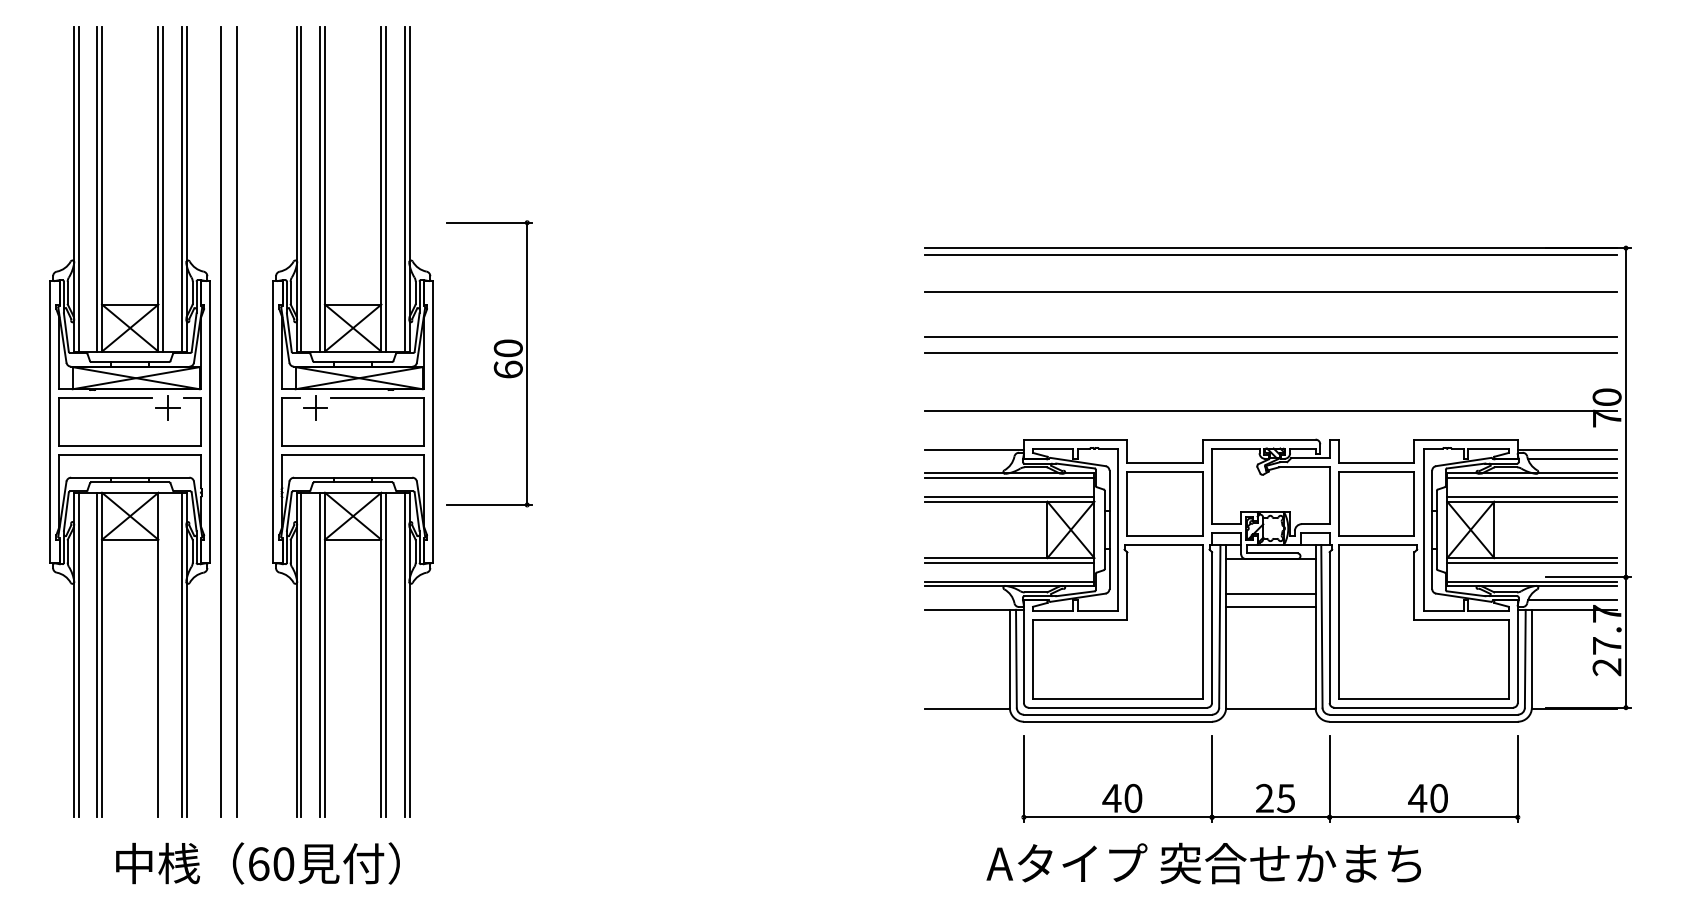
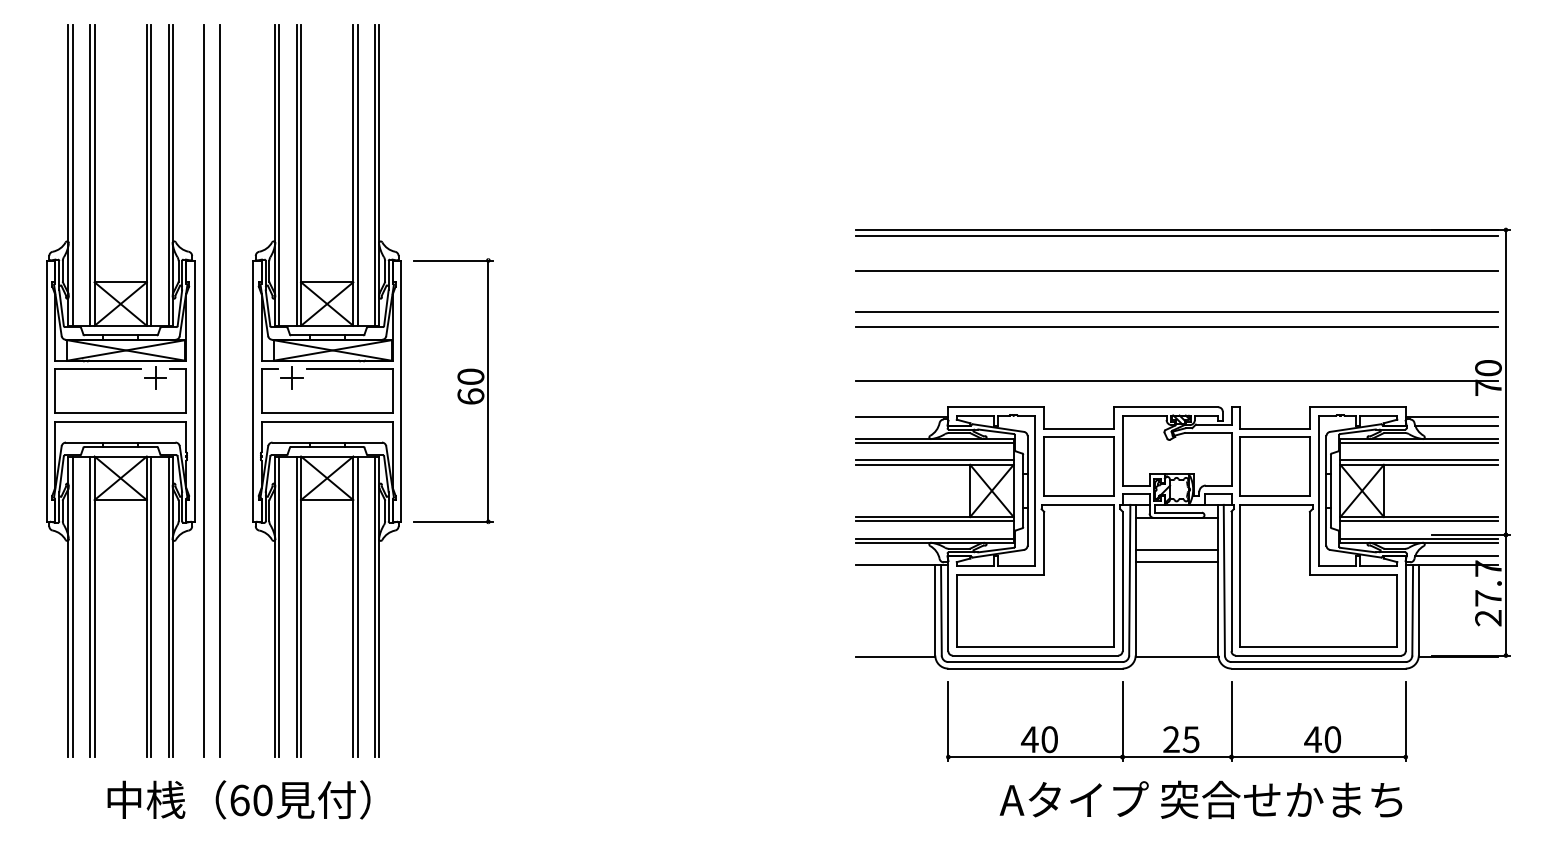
part: (489, 364) -> (453, 391), moved
line: (163, 654) -> (151, 606), added
text: (1203, 863) -> (1200, 799), moved

